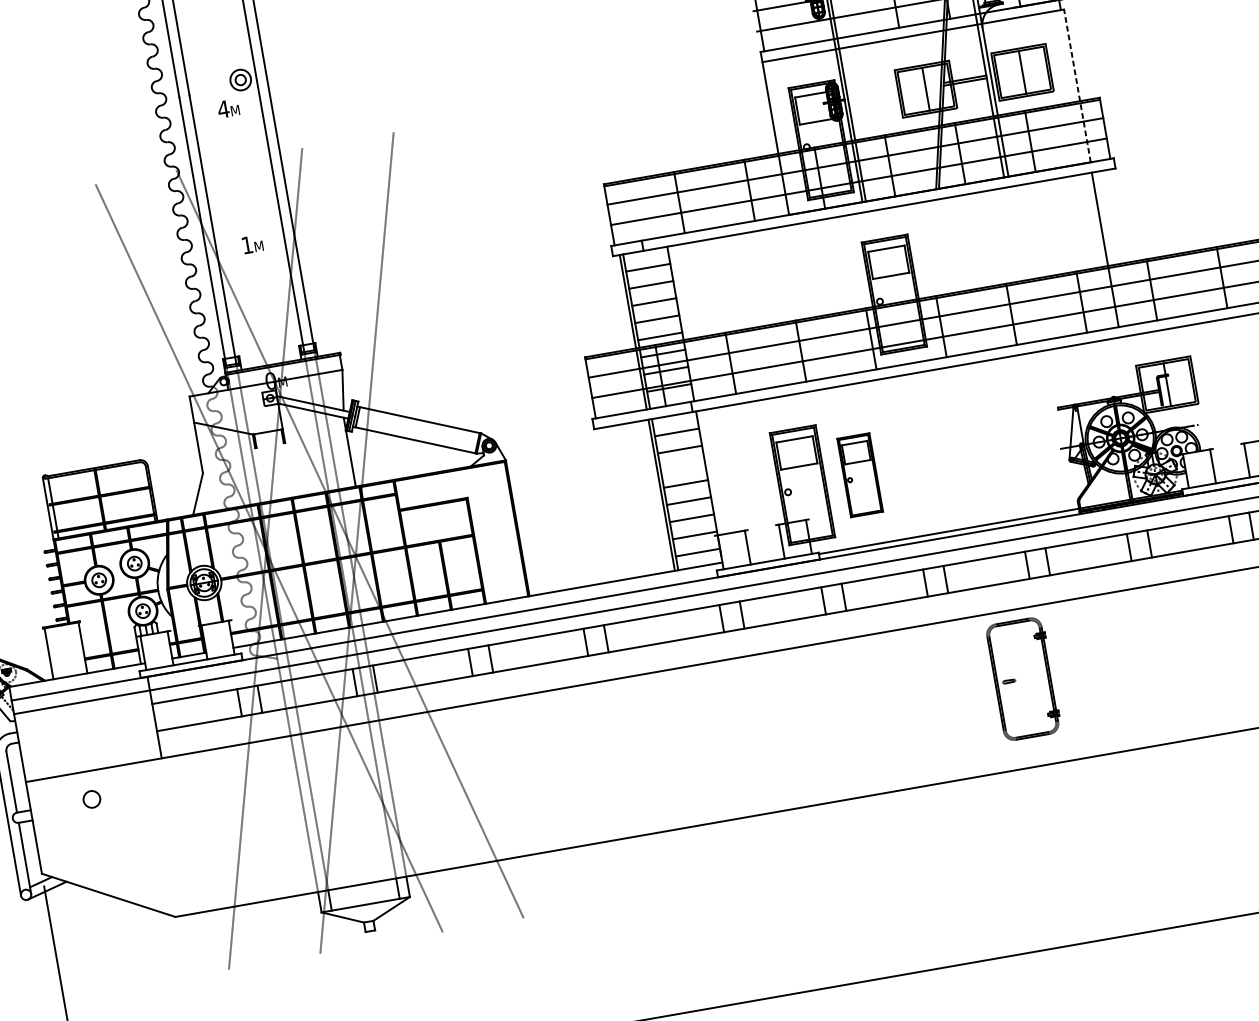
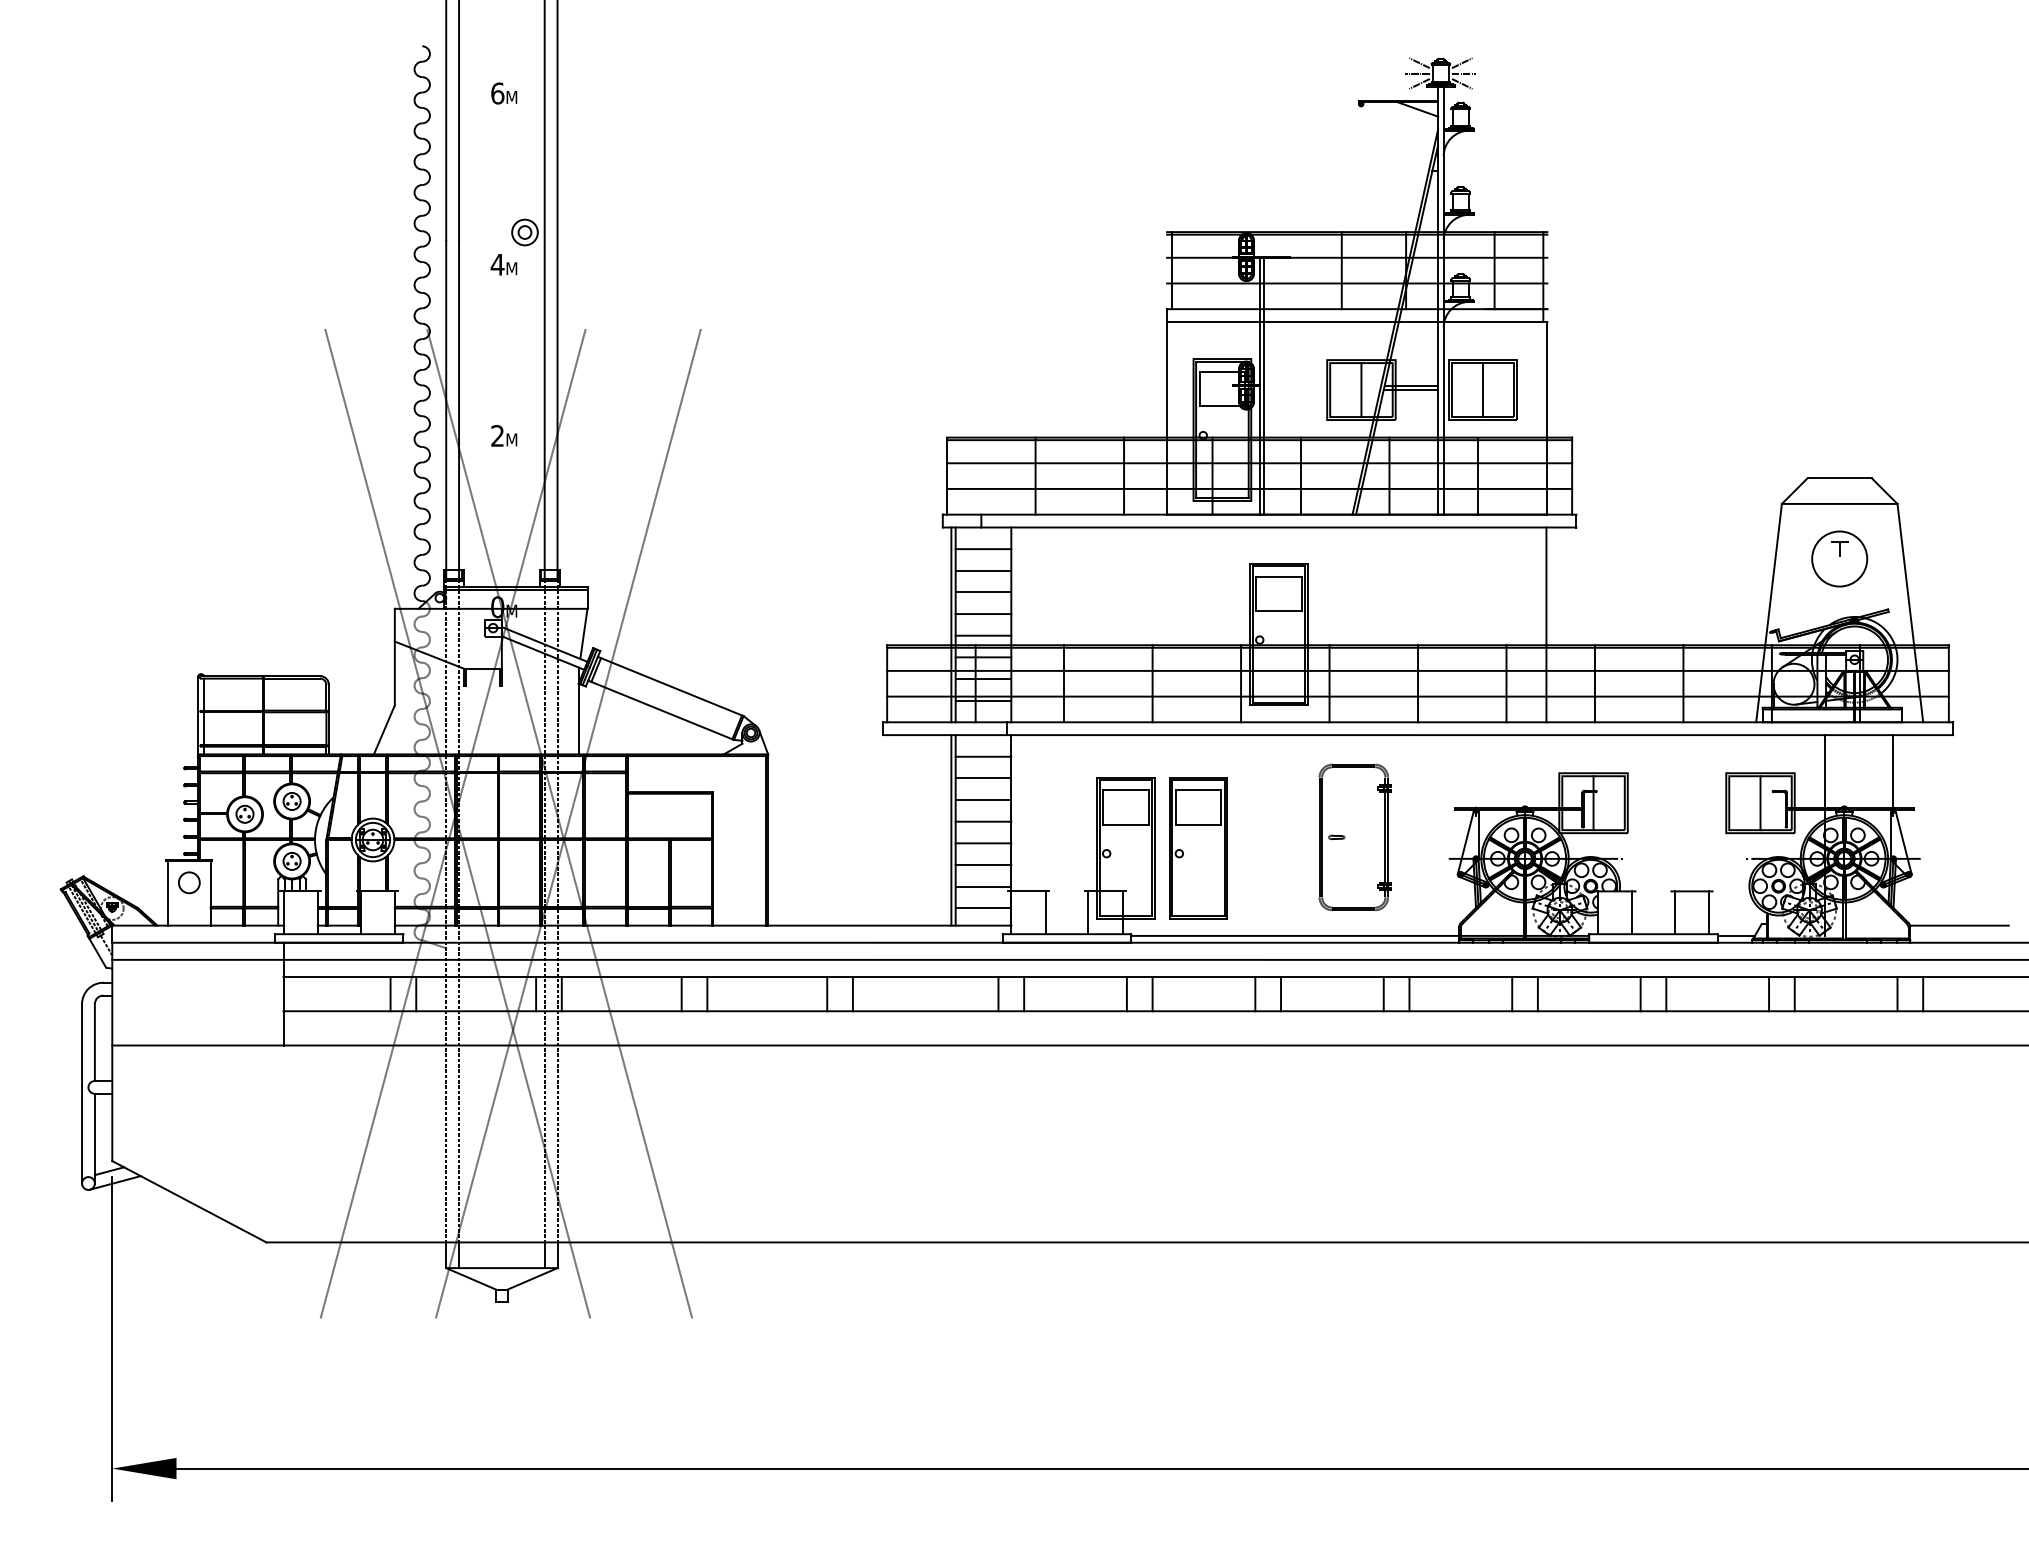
line: (1077, 85) -> (1547, 417), dashed -> solid
text: (247, 244) -> (497, 435), 1 -> 2
line: (683, 467) -> (983, 800), added
part: (860, 475) -> (1198, 848), size x1.43
part: (1023, 679) -> (1354, 837), moved
circle: (92, 799) -> (189, 882), moved

